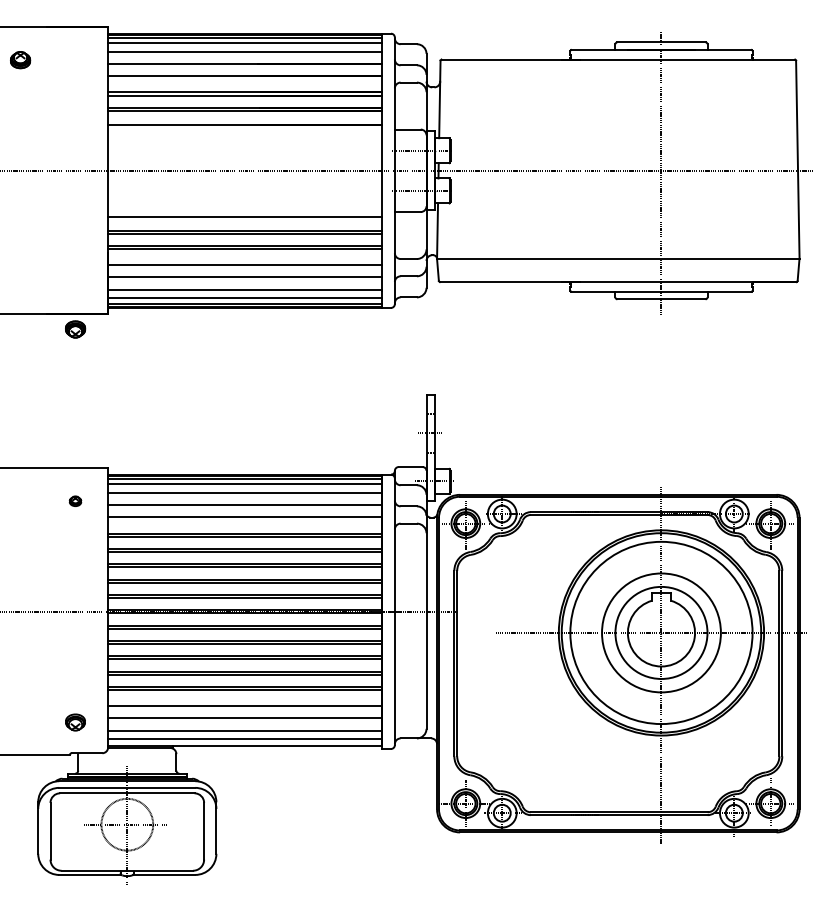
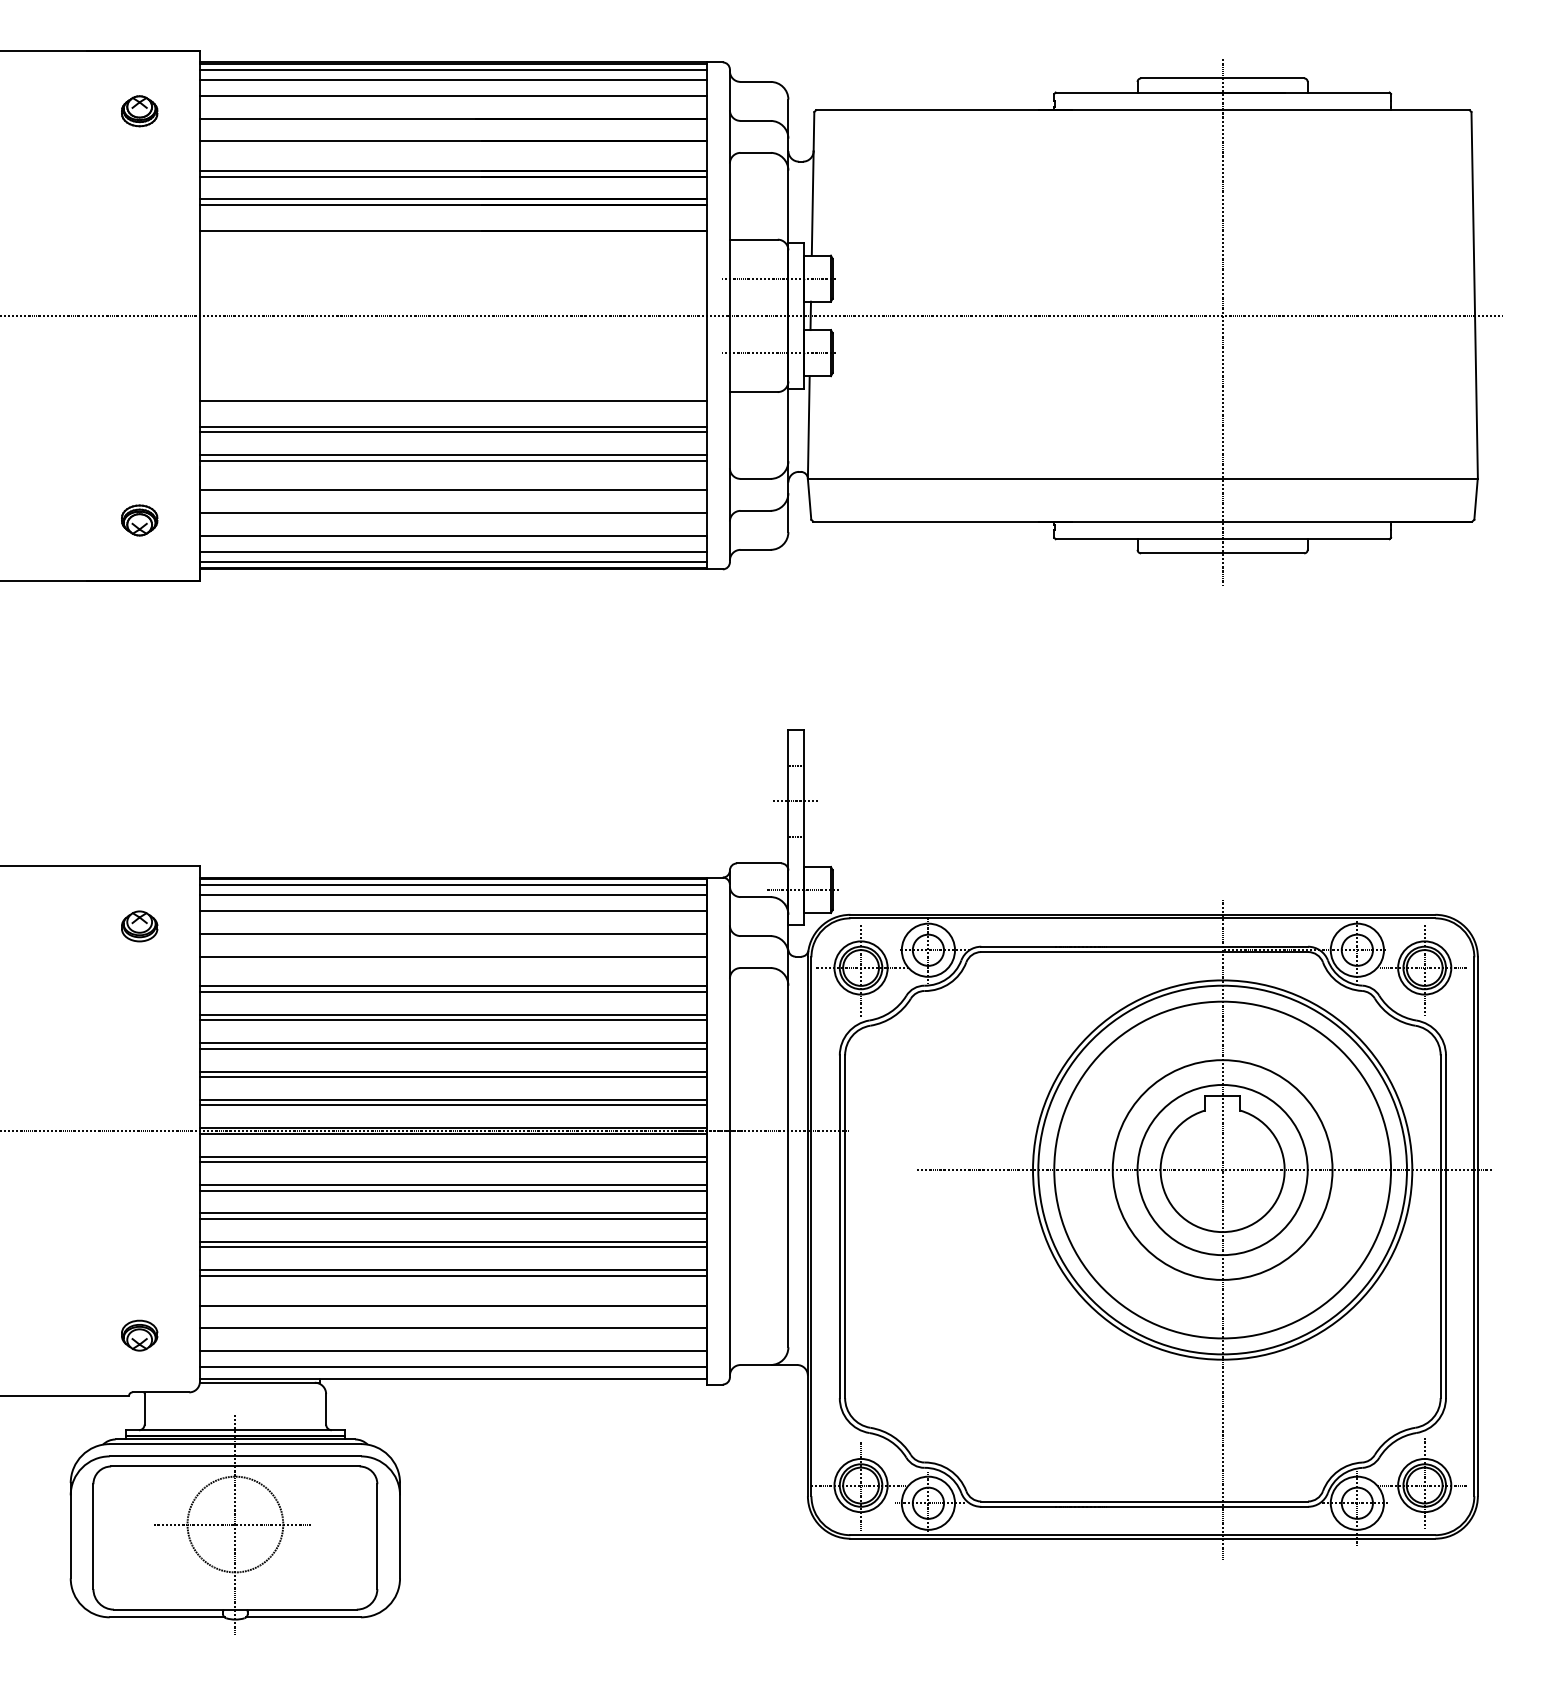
part: (20, 60) -> (139, 111), moved
part: (75, 329) -> (139, 520), moved
part: (75, 501) -> (139, 927), size x1.67

